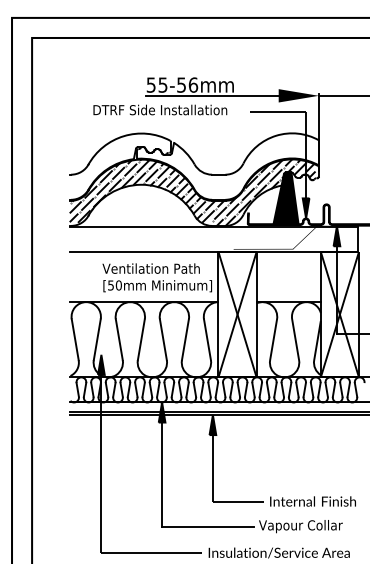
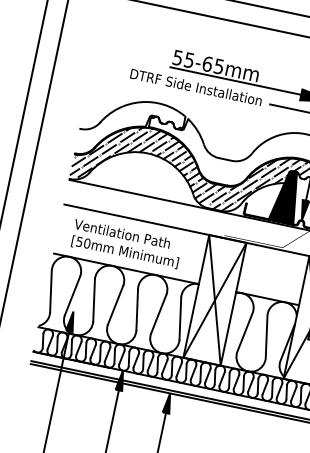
text: (187, 84) -> (213, 64), 55-56mm -> 55-65mm
text: (160, 109) -> (196, 86), moved
text: (156, 277) -> (125, 243), moved

